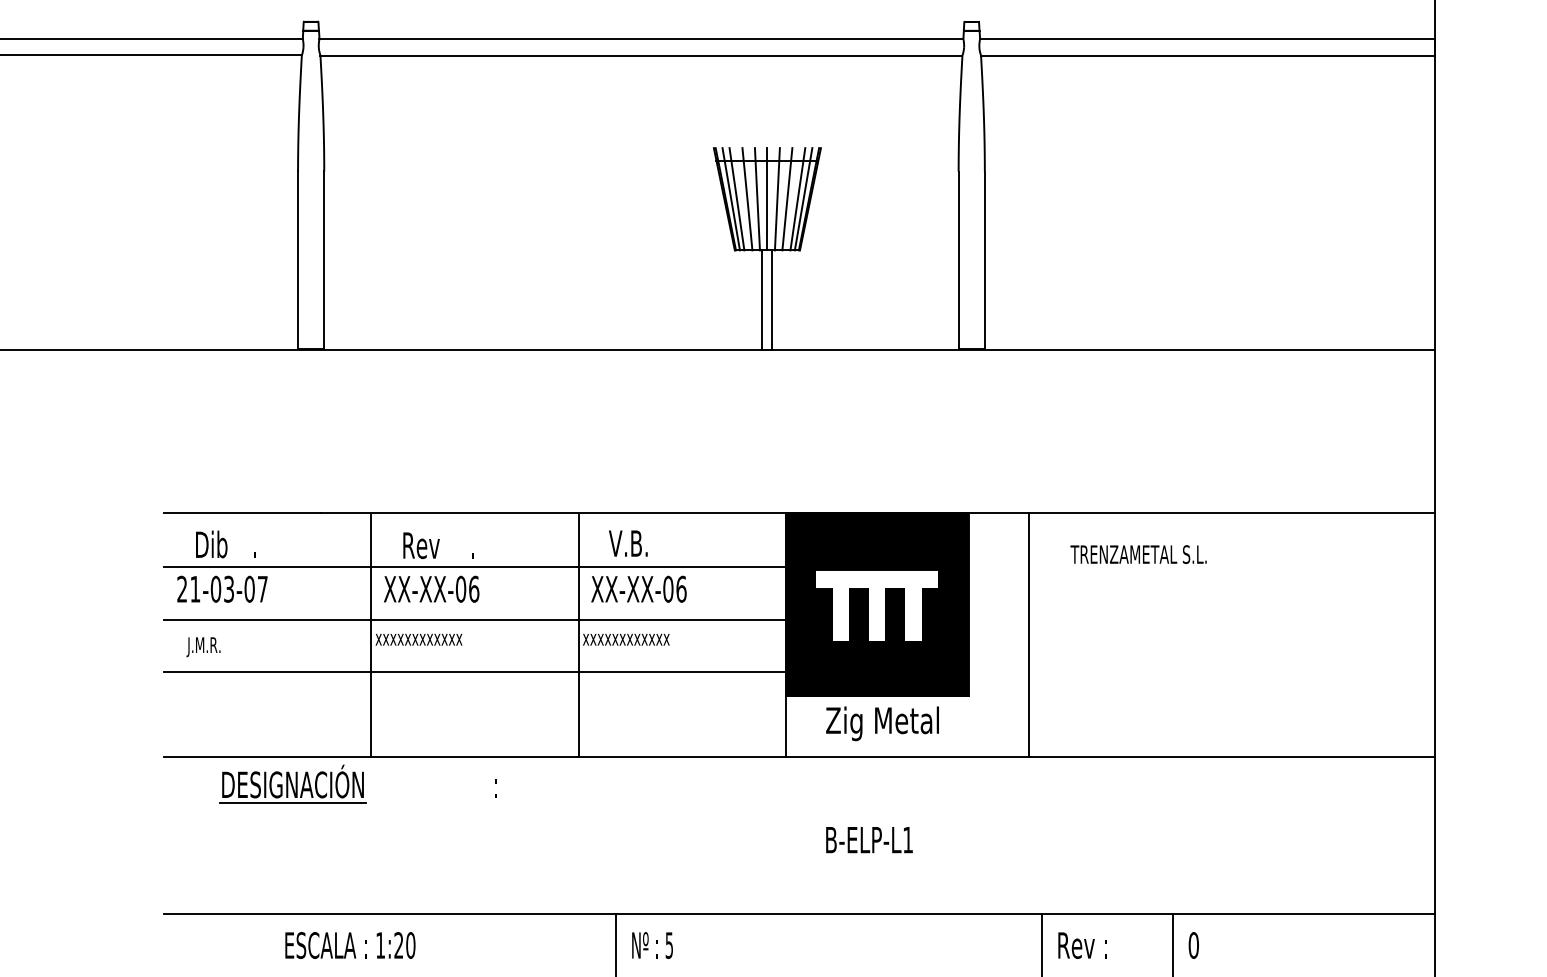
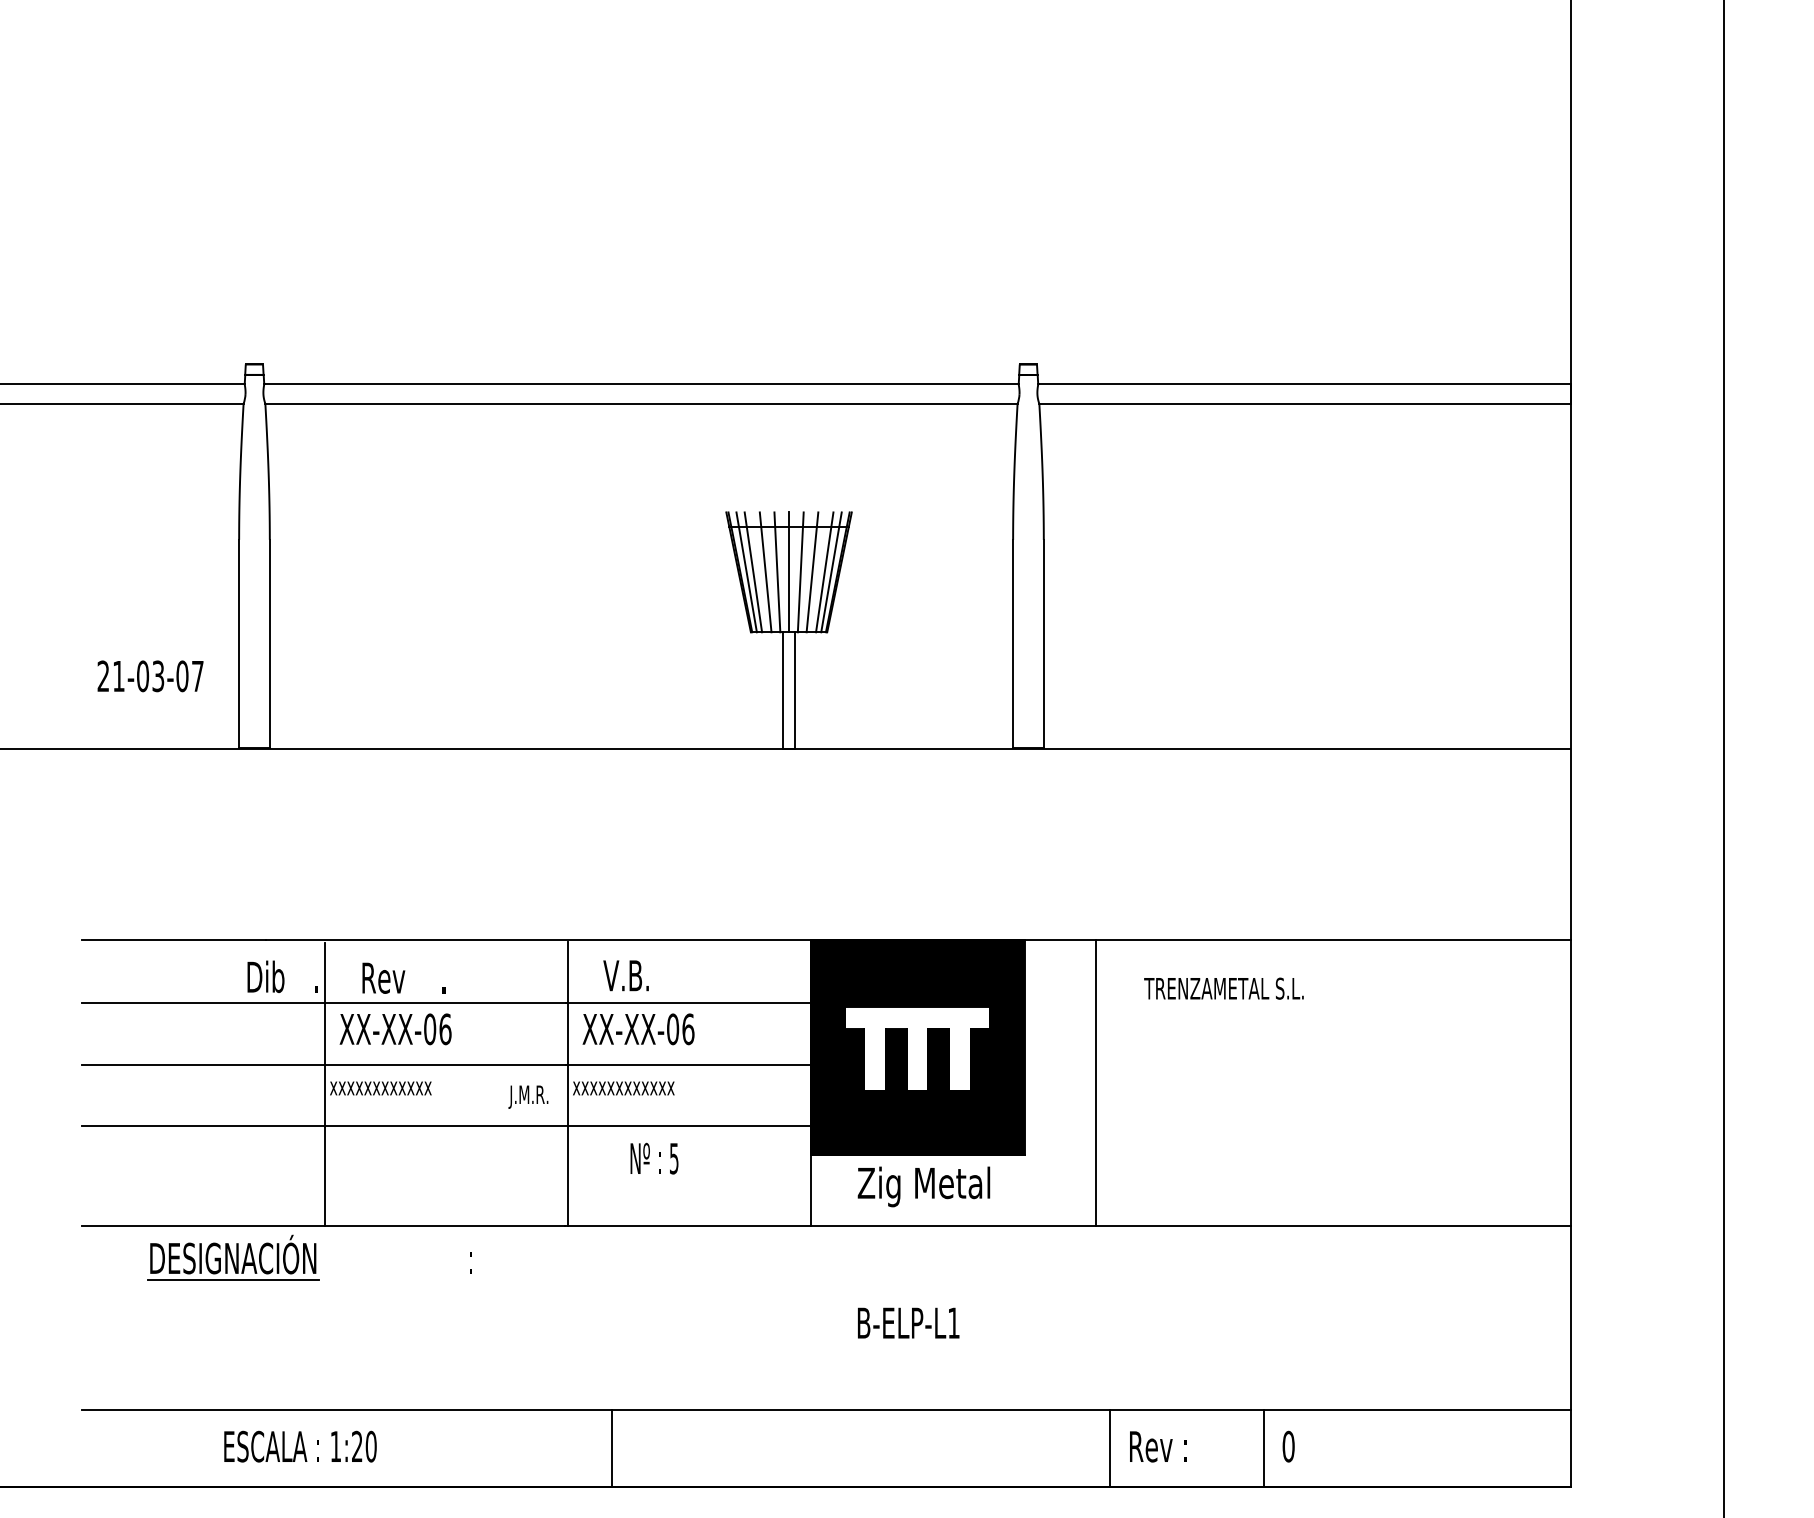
text: (225, 544) -> (282, 976), moved
text: (222, 589) -> (150, 676), moved
text: (203, 646) -> (528, 1096), moved
text: (652, 945) -> (654, 1158), moved

